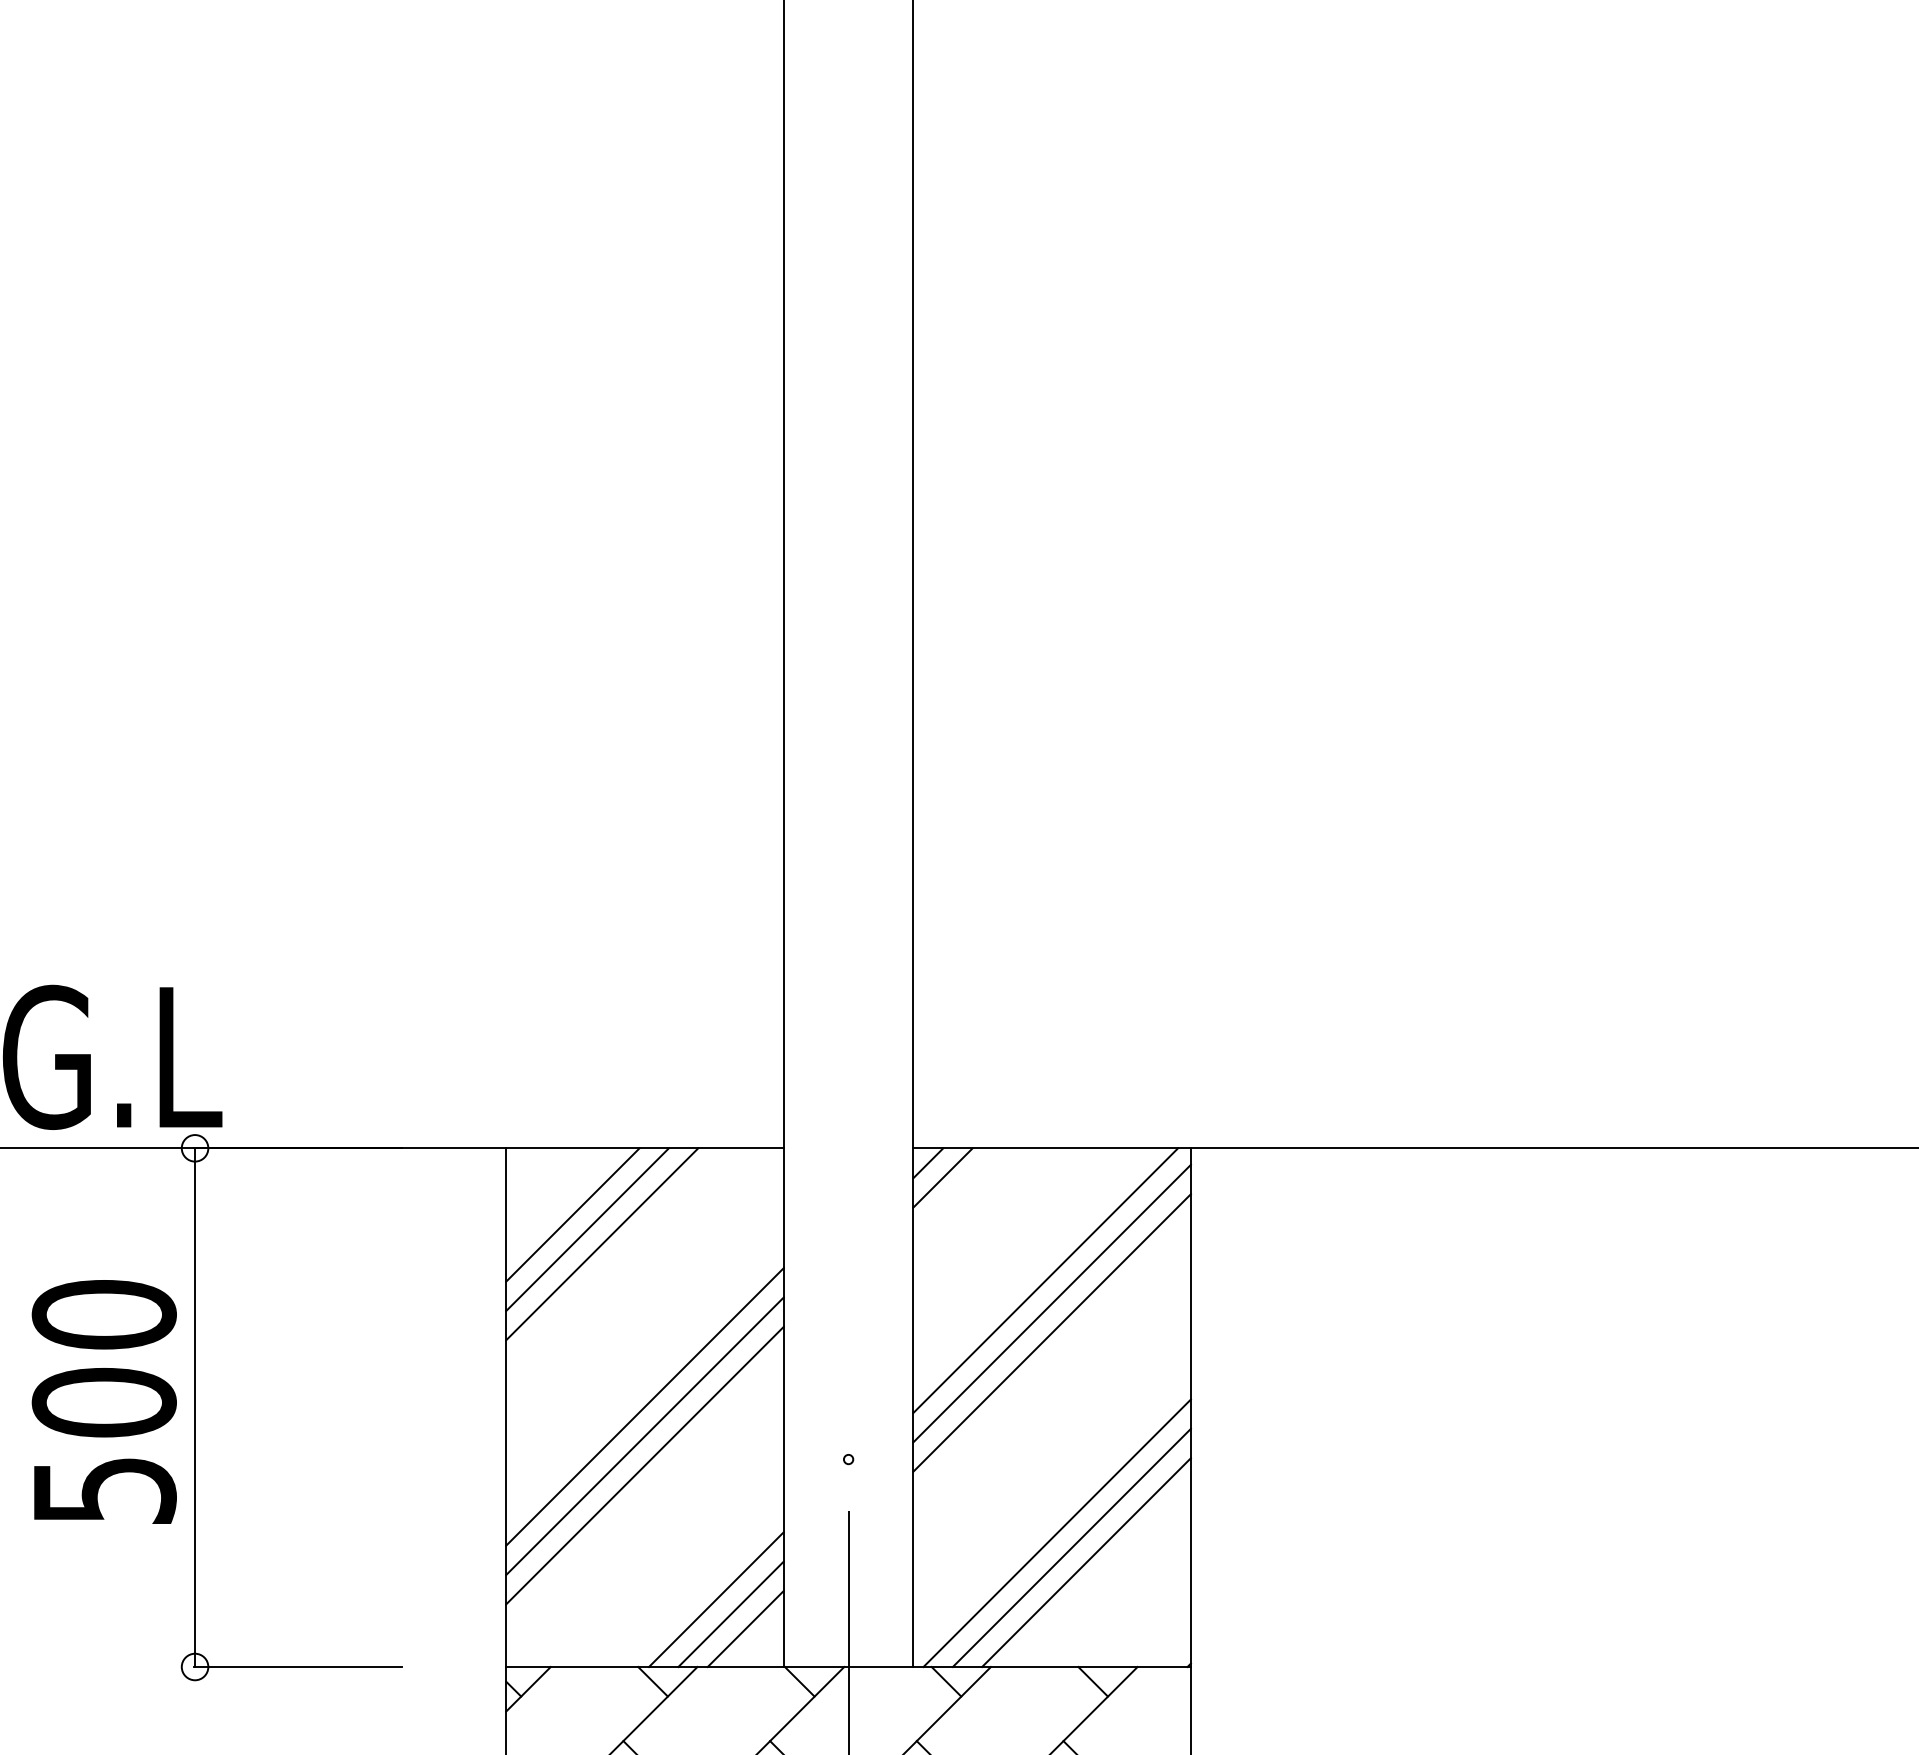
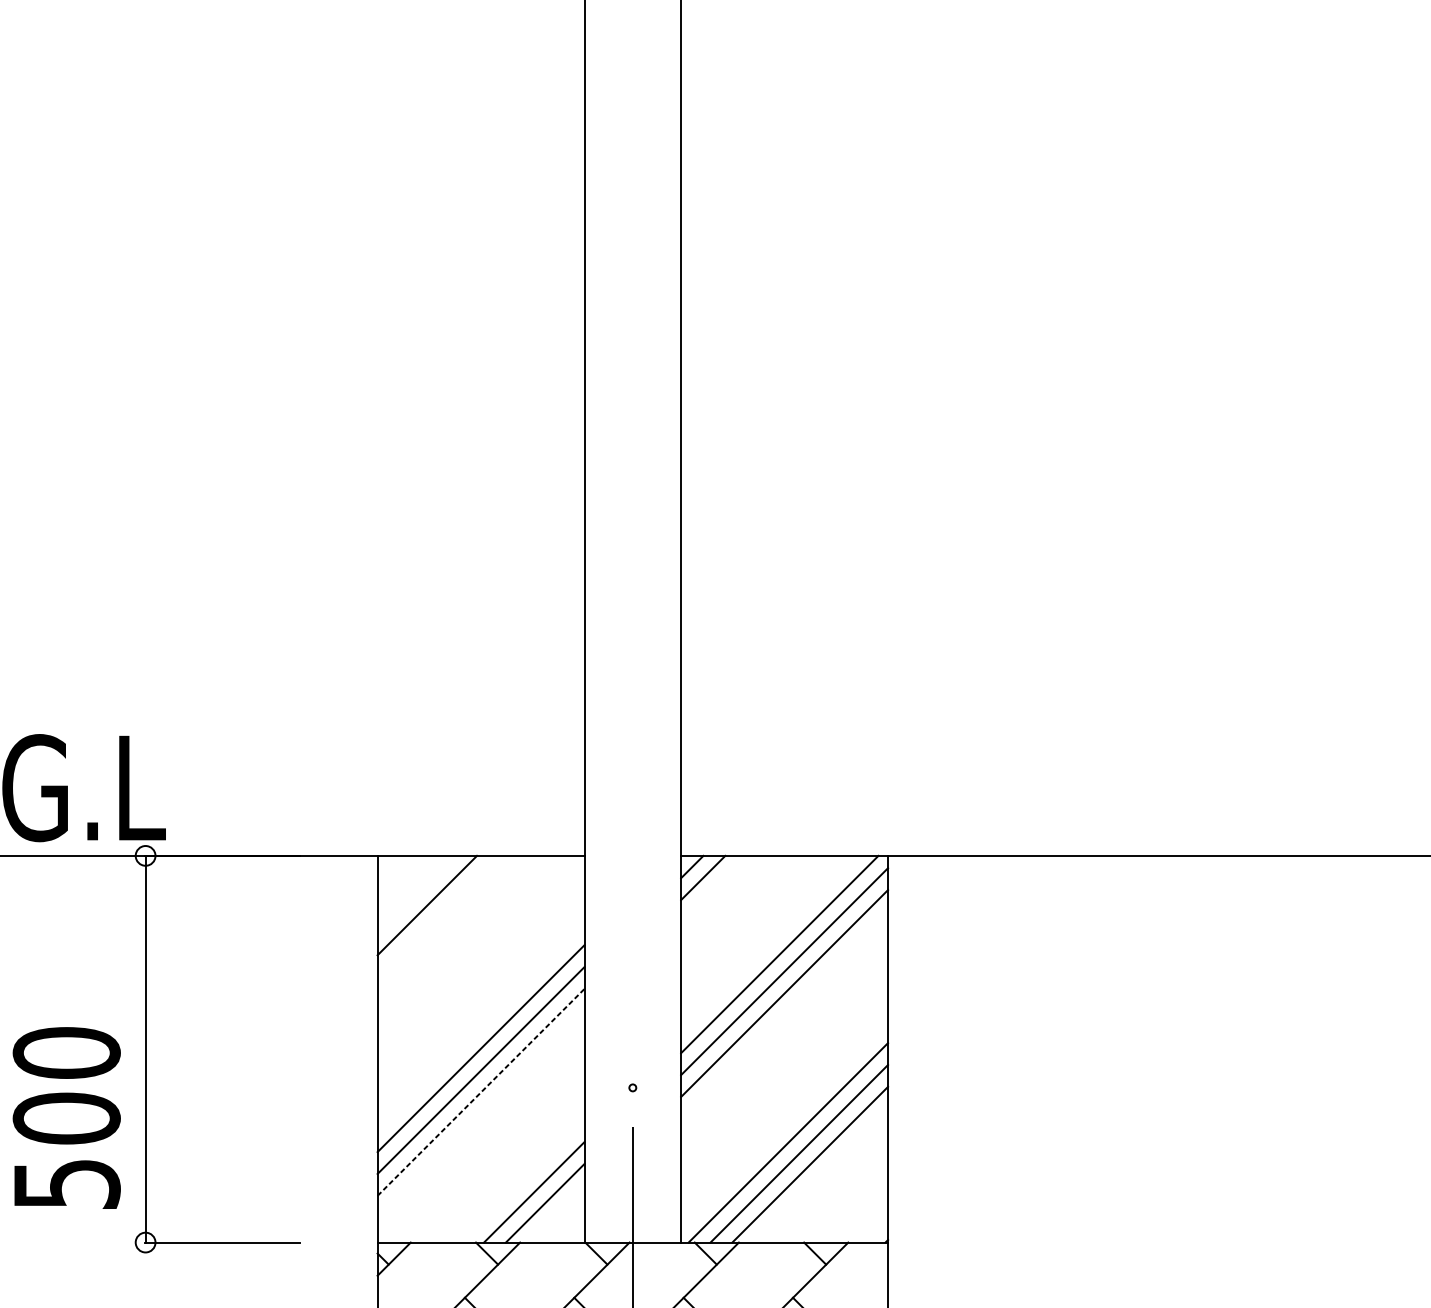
line: (587, 1229) -> (438, 916), removed
line: (602, 1244) -> (449, 927), removed
text: (103, 1401) -> (66, 1117), moved
line: (645, 1465) -> (481, 1092), solid -> dashed
line: (745, 1628) -> (555, 1213), removed

